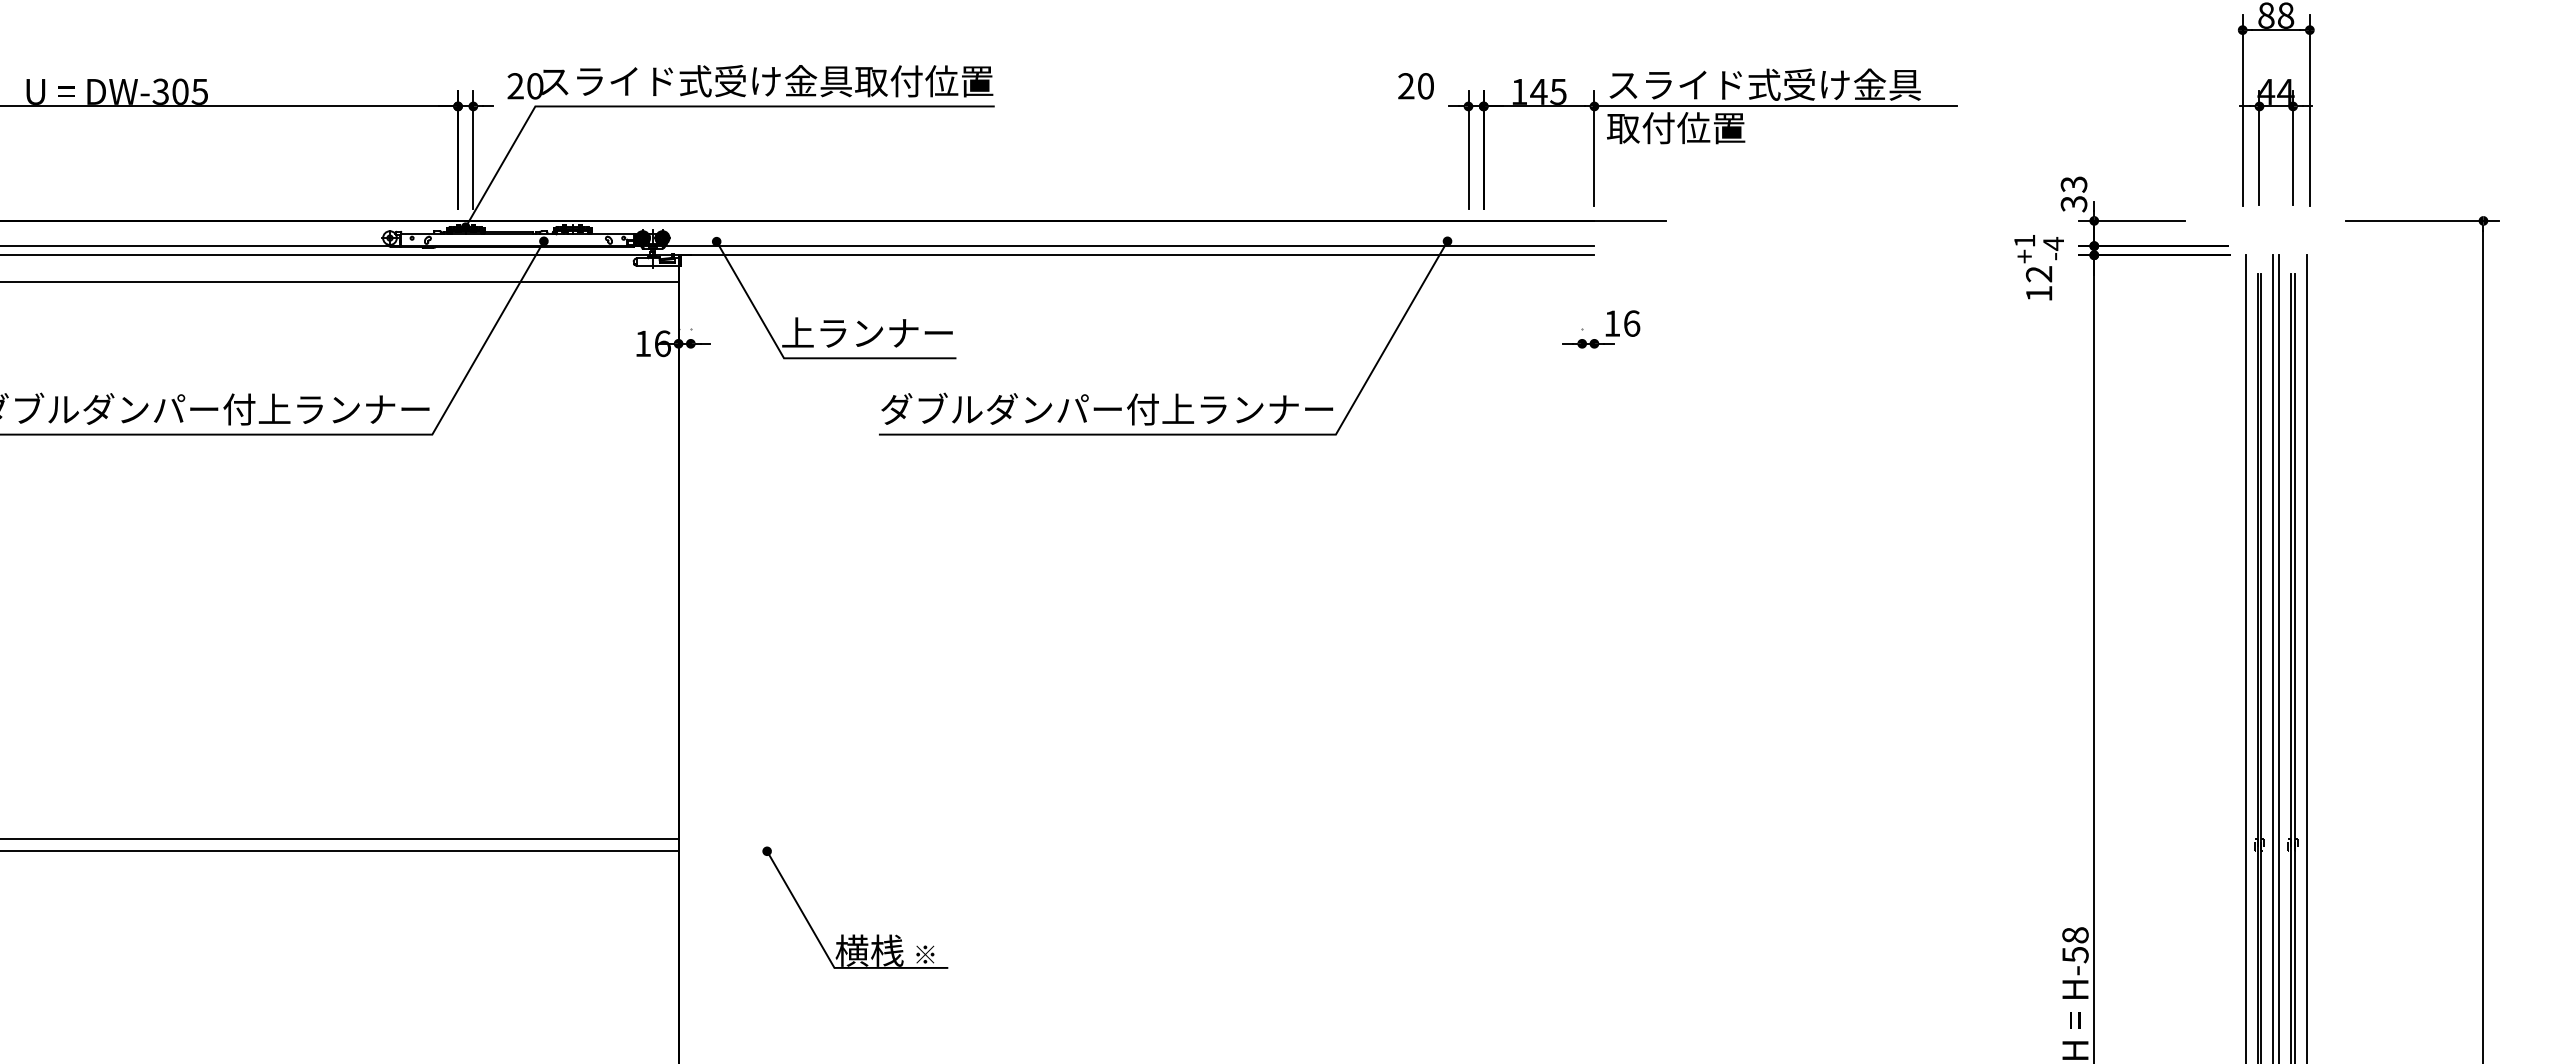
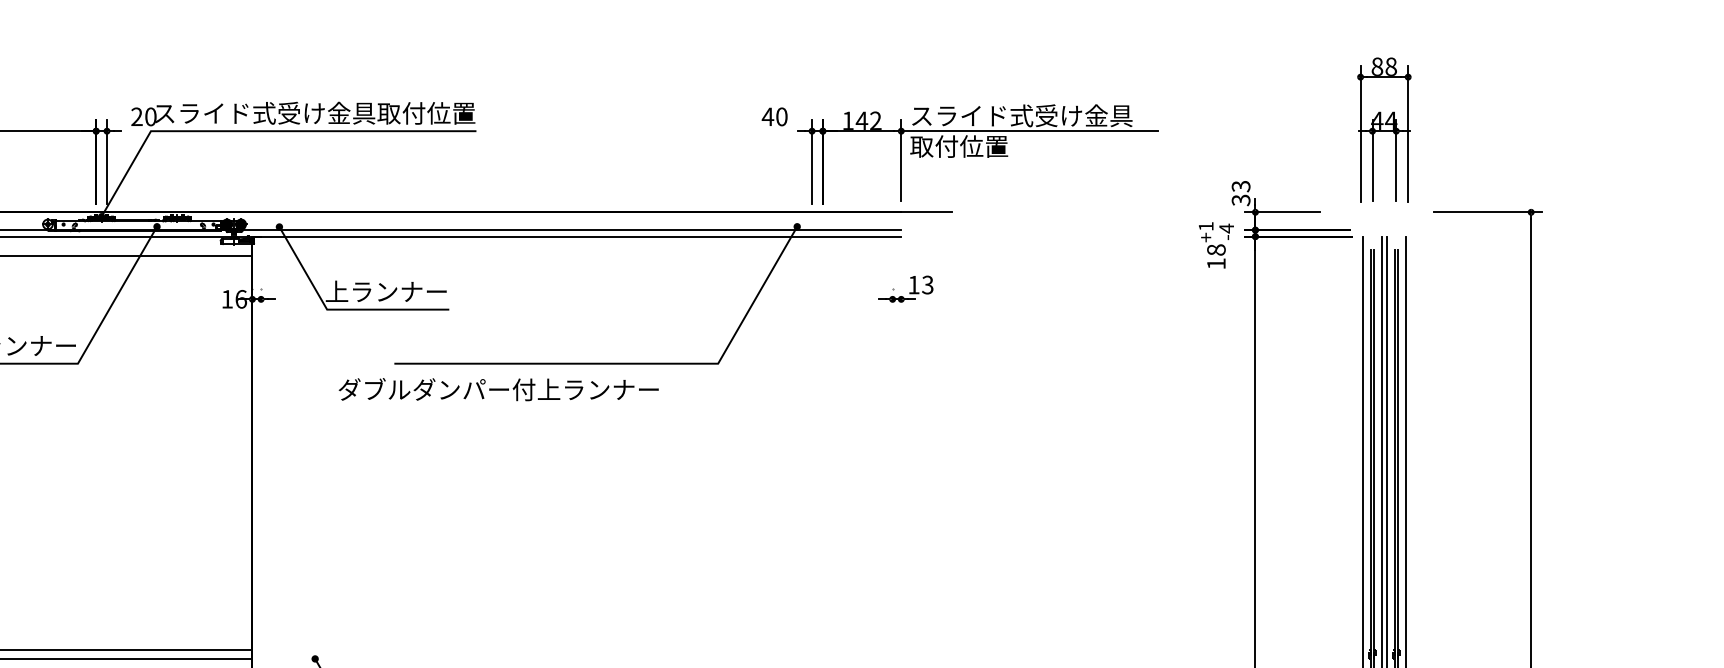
text: (1406, 86) -> (768, 117), 20 -> 40
text: (1558, 91) -> (875, 120), 145 -> 142
text: (2038, 274) -> (1215, 250), 12 -> 18
text: (1631, 323) -> (927, 284), 16 -> 13
text: (1107, 408) -> (498, 389), moved

